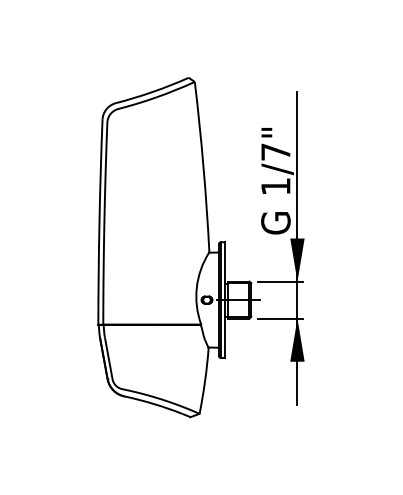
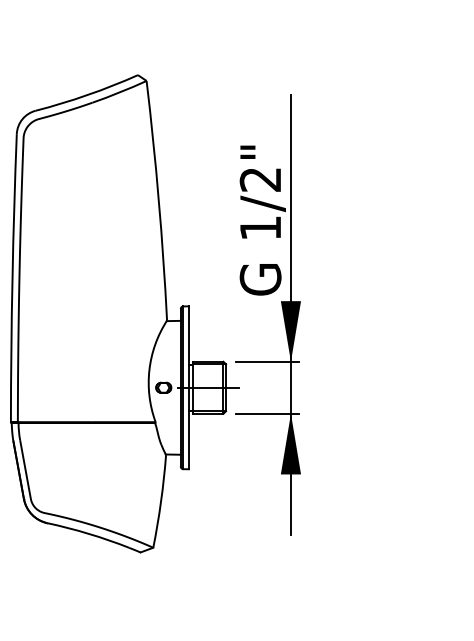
text: (275, 151) -> (260, 178), 1/7" -> 1/2"

